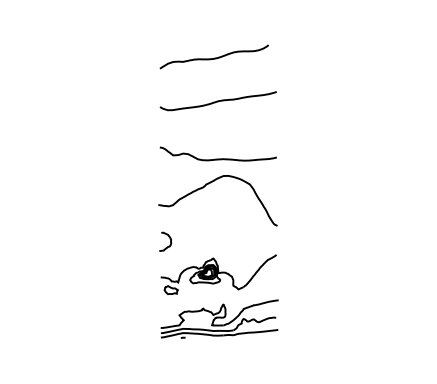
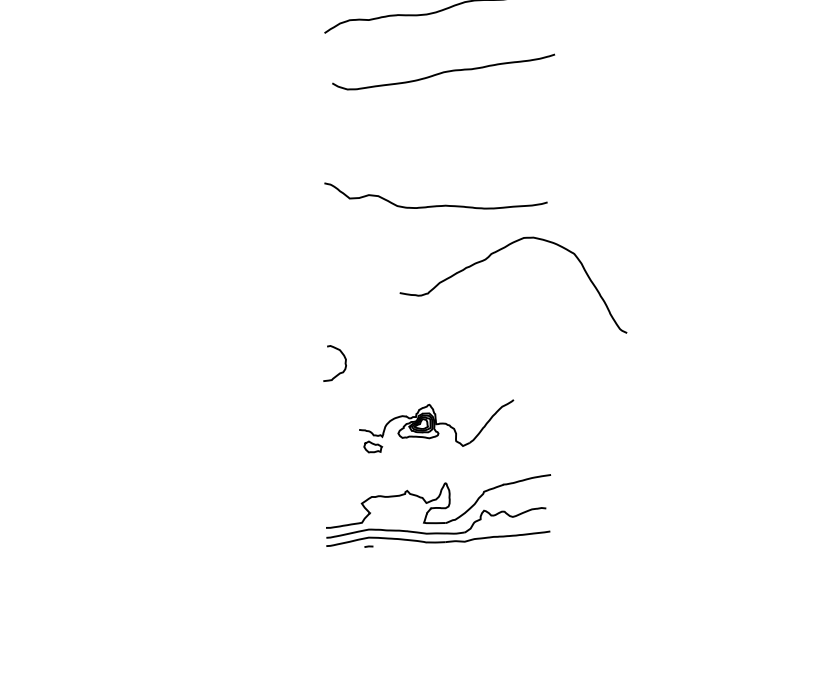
curve: (217, 101) -> (441, 72), moved
curve: (208, 184) -> (495, 254), moved
part: (218, 274) -> (436, 425), size x0.7

